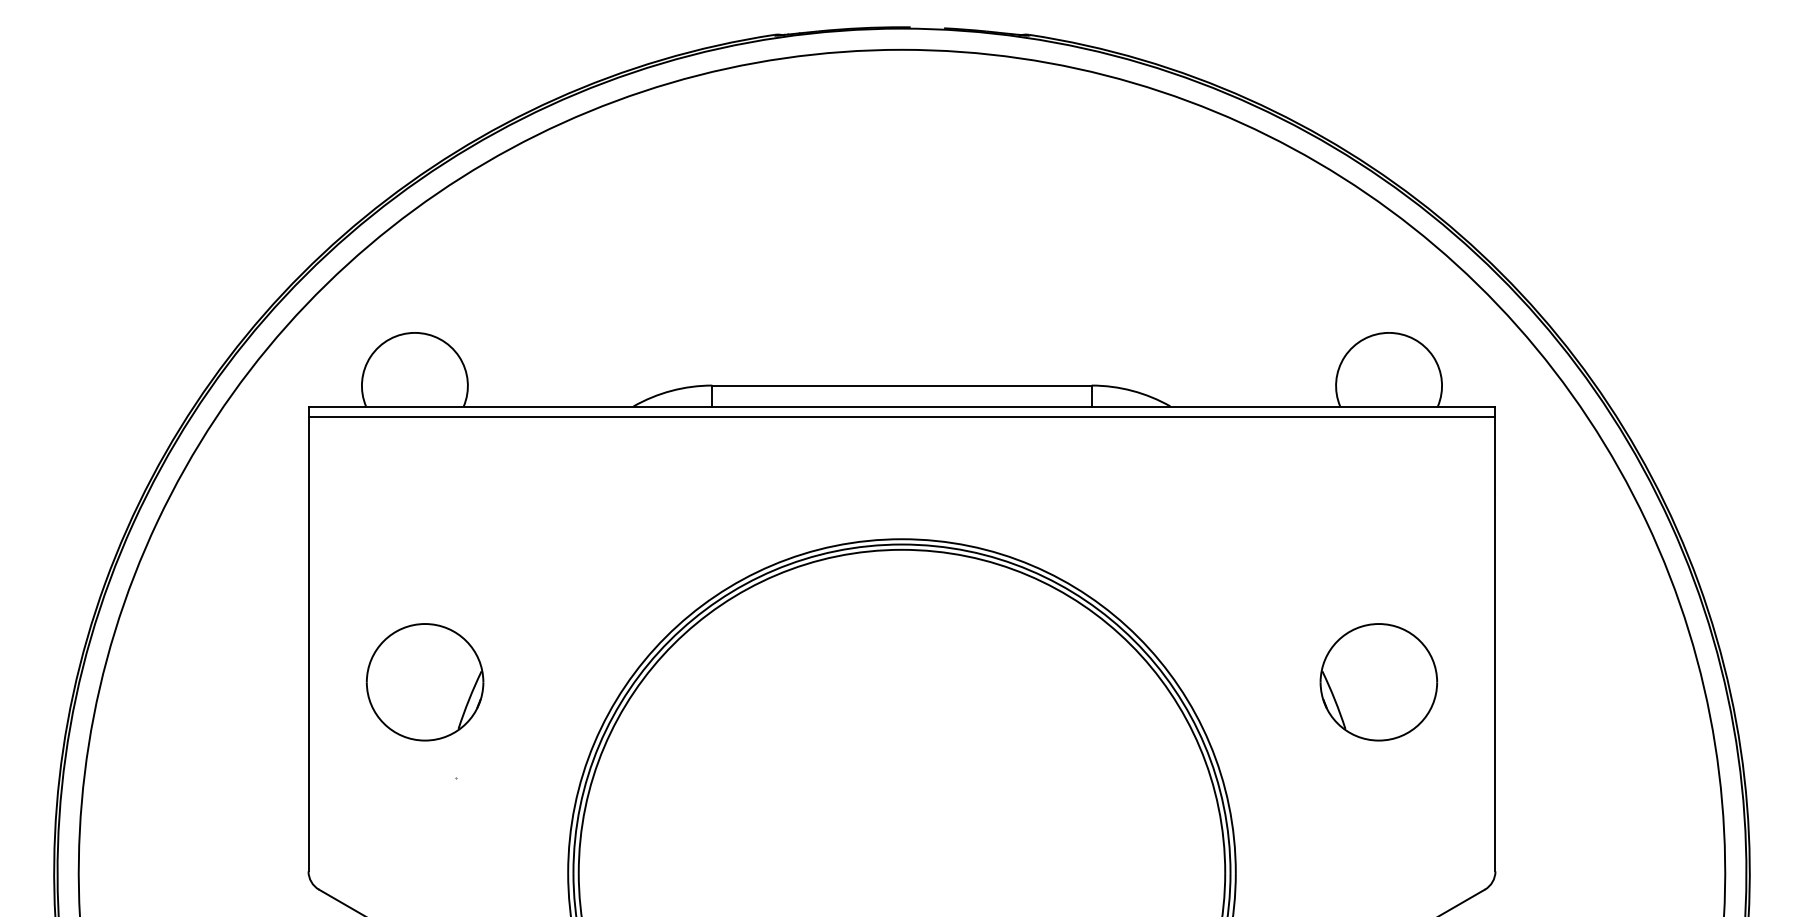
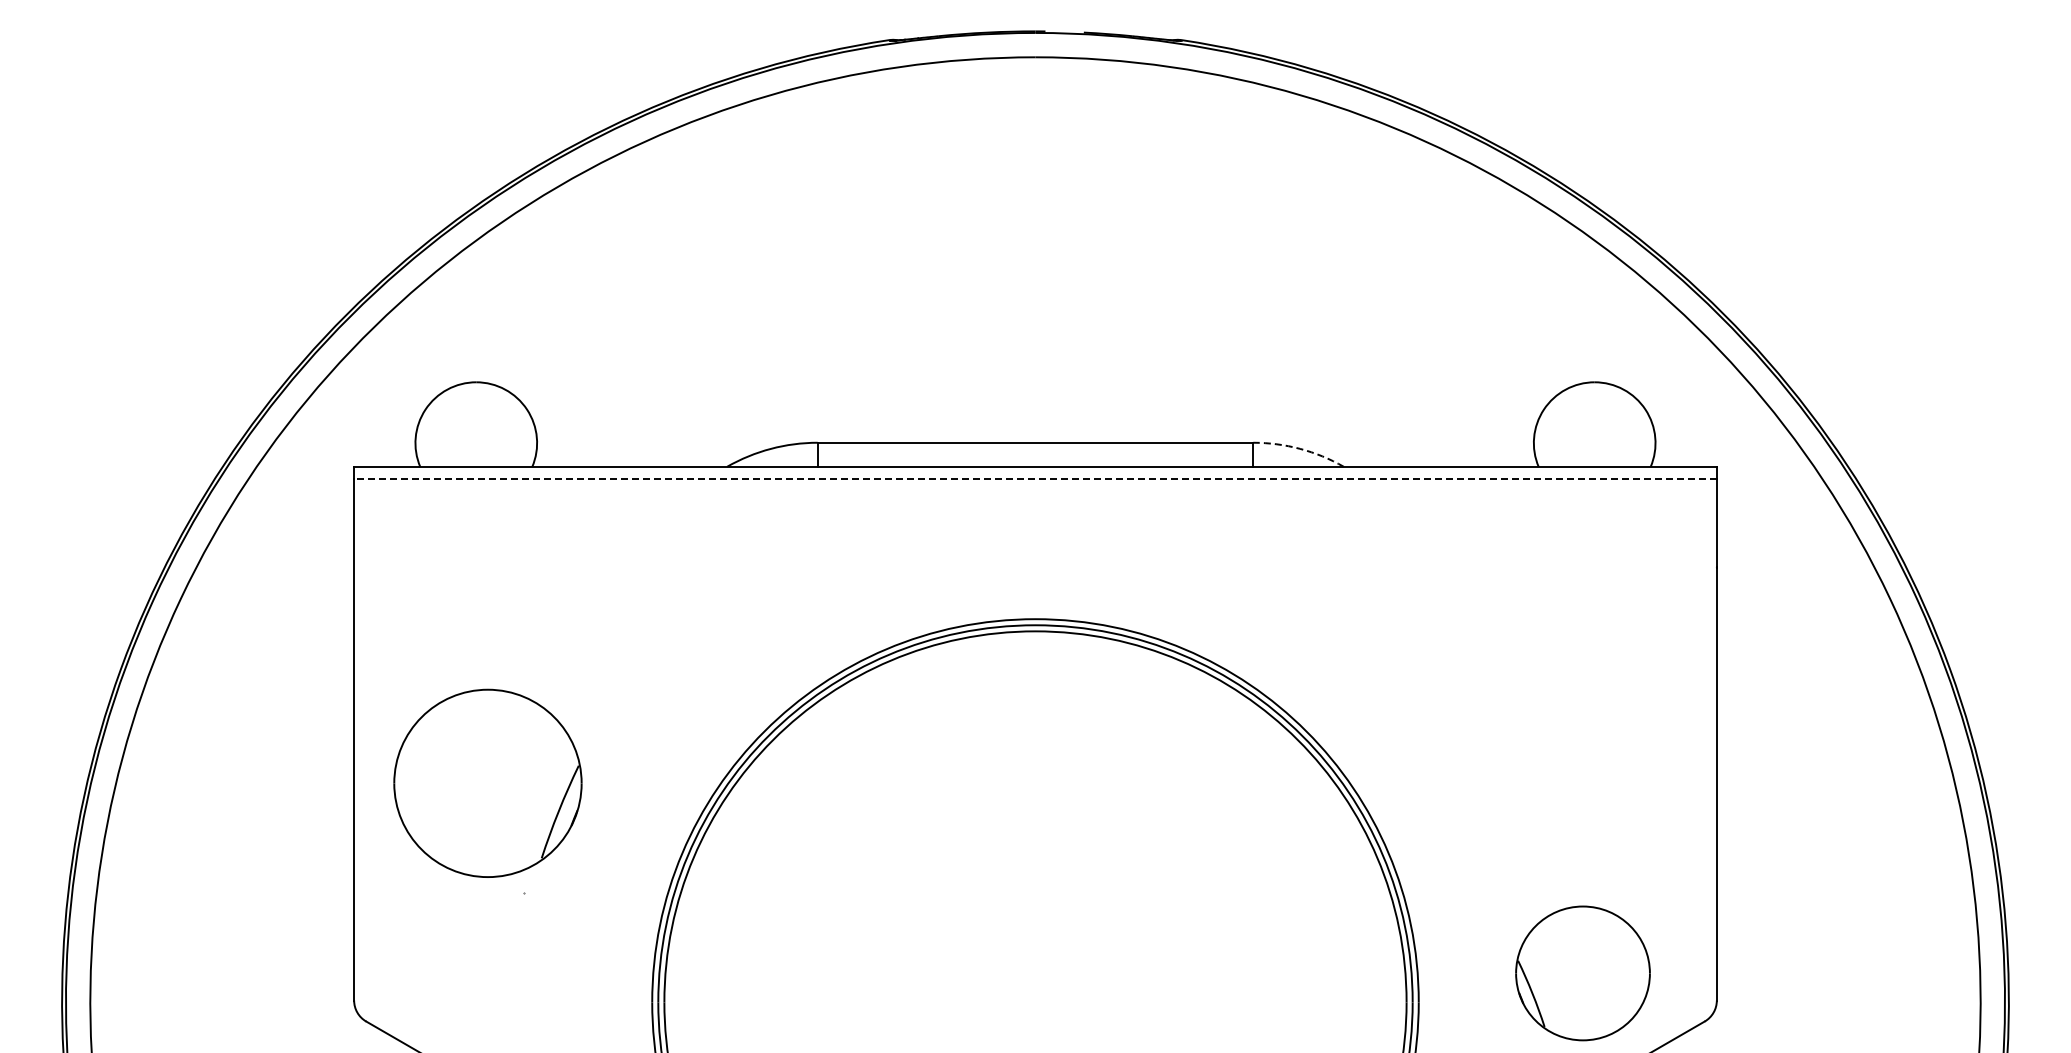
arc: (1132, 390) -> (1300, 448), solid -> dashed
line: (902, 417) -> (1035, 479), solid -> dashed
part: (424, 682) -> (487, 783), size x1.4
part: (1378, 682) -> (1582, 973), moved

